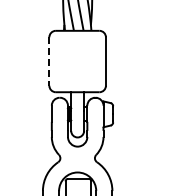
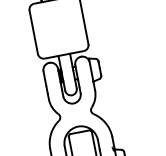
line: (49, 62) -> (33, 33), dashed -> solid

